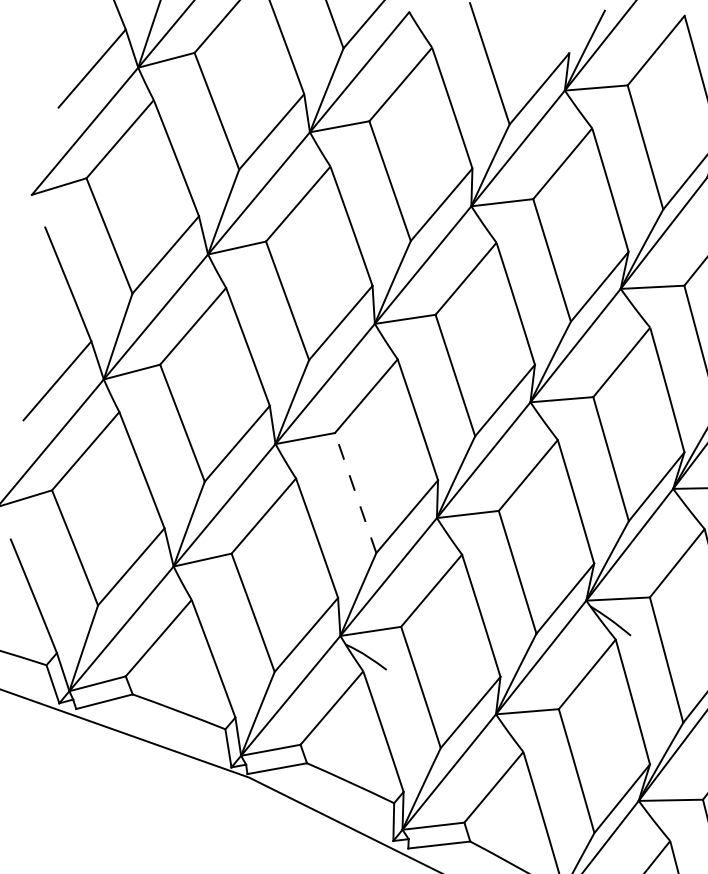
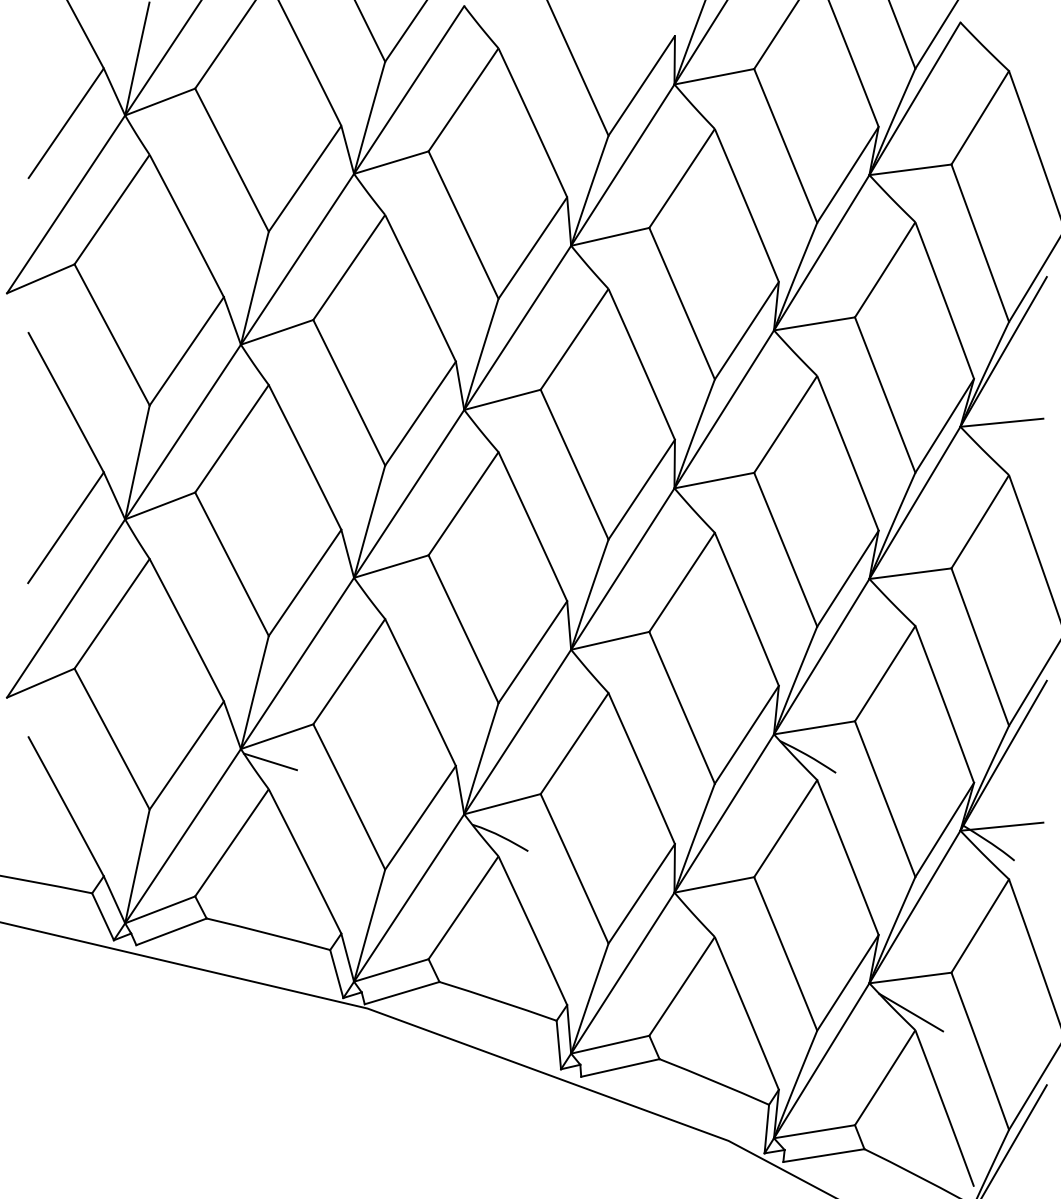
line: (355, 493) -> (463, 629), dashed -> solid
line: (194, 578) -> (269, 761), added
line: (668, 827) -> (911, 1012), added

